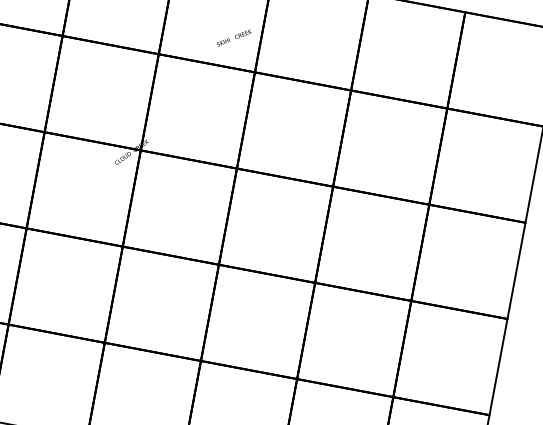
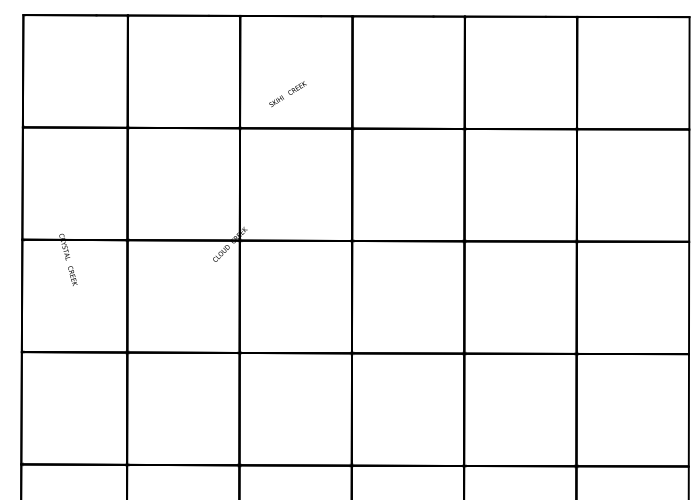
text: (233, 38) -> (287, 94), moved

